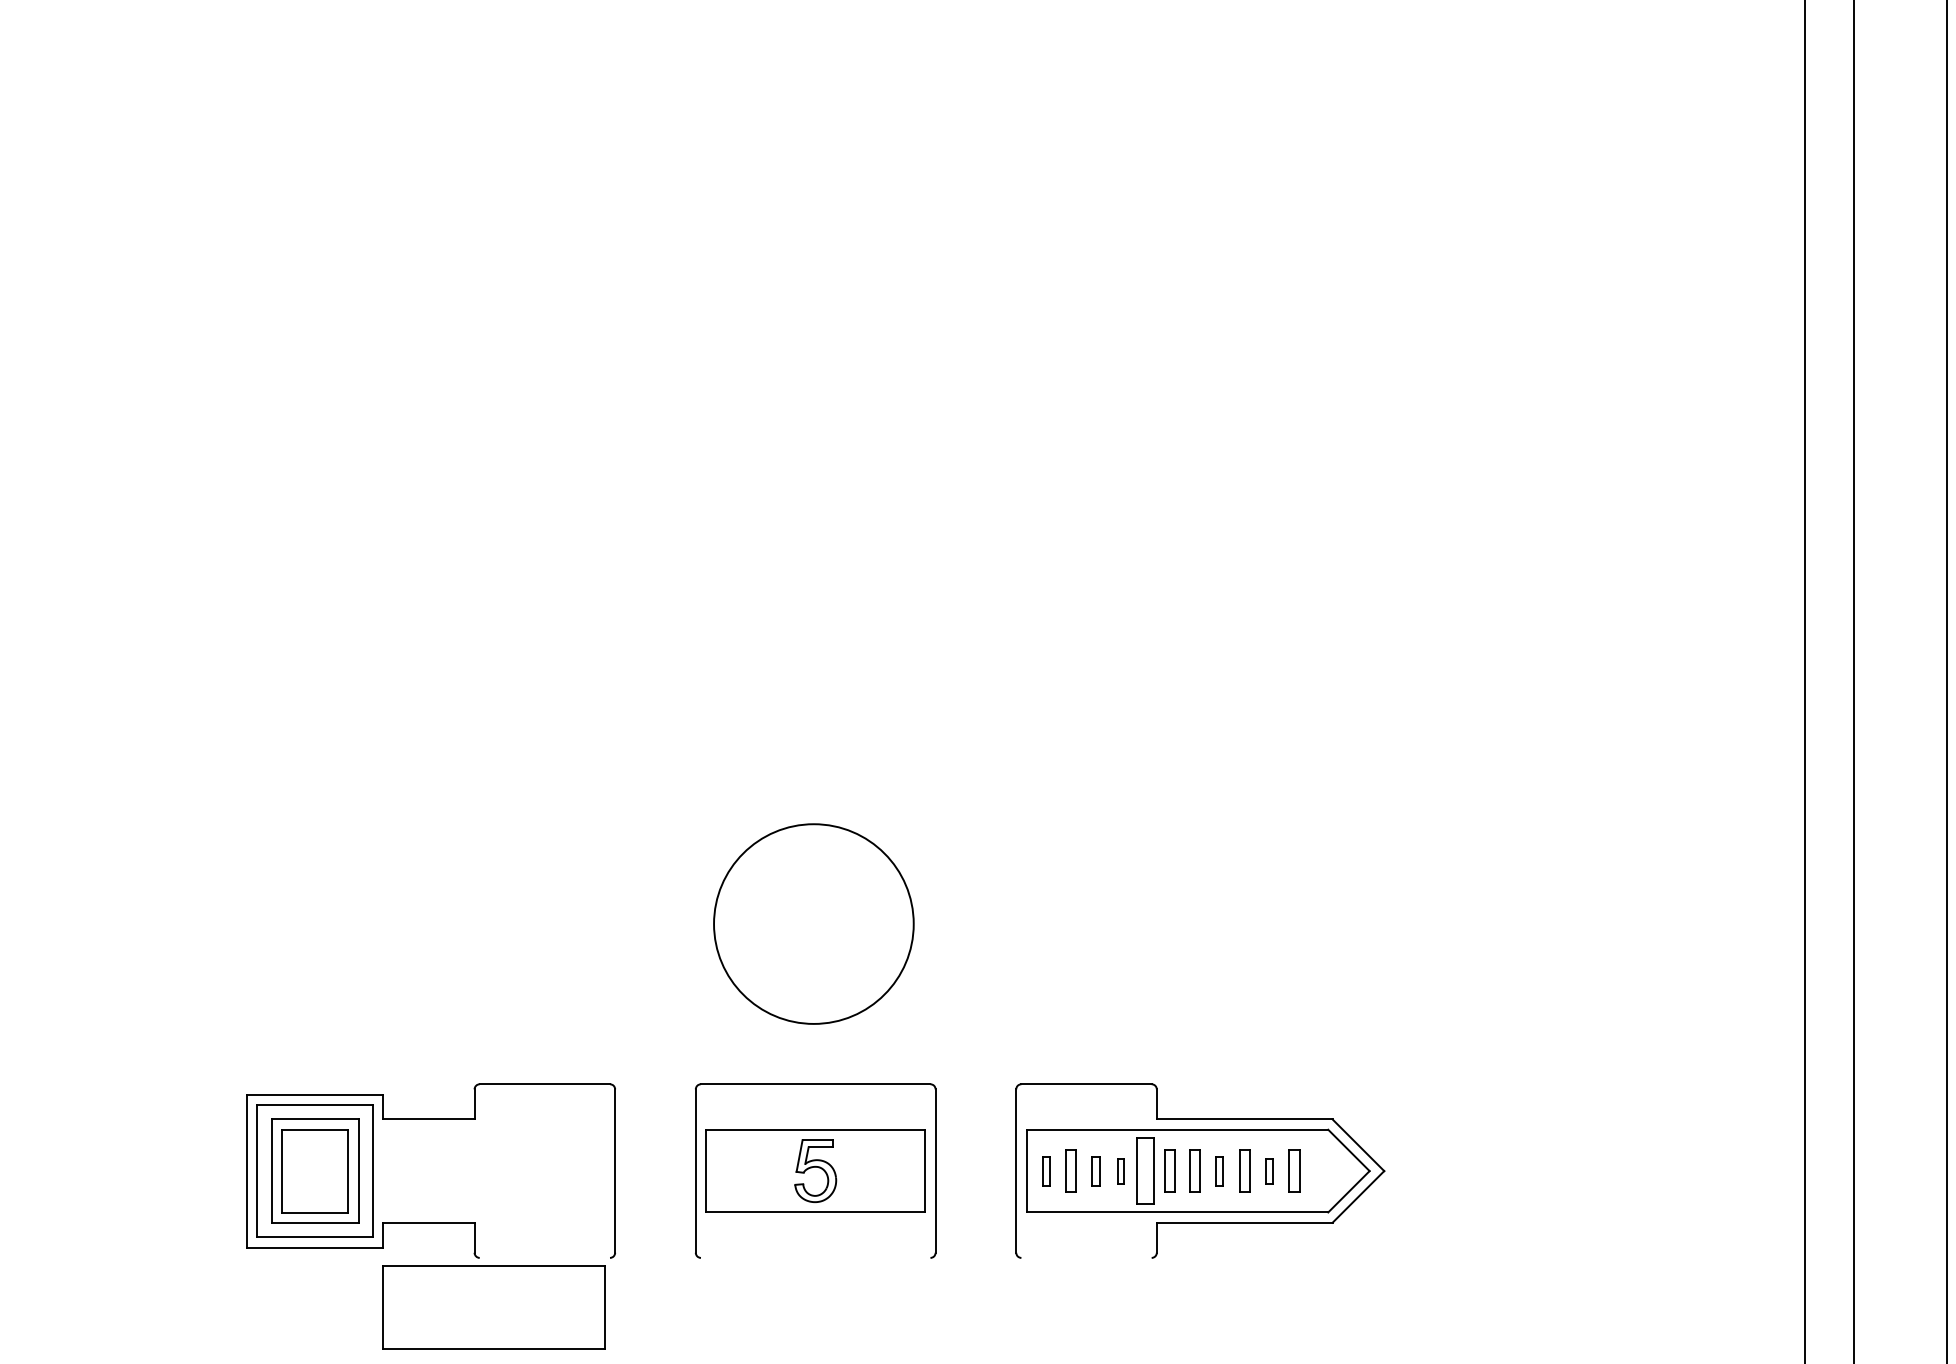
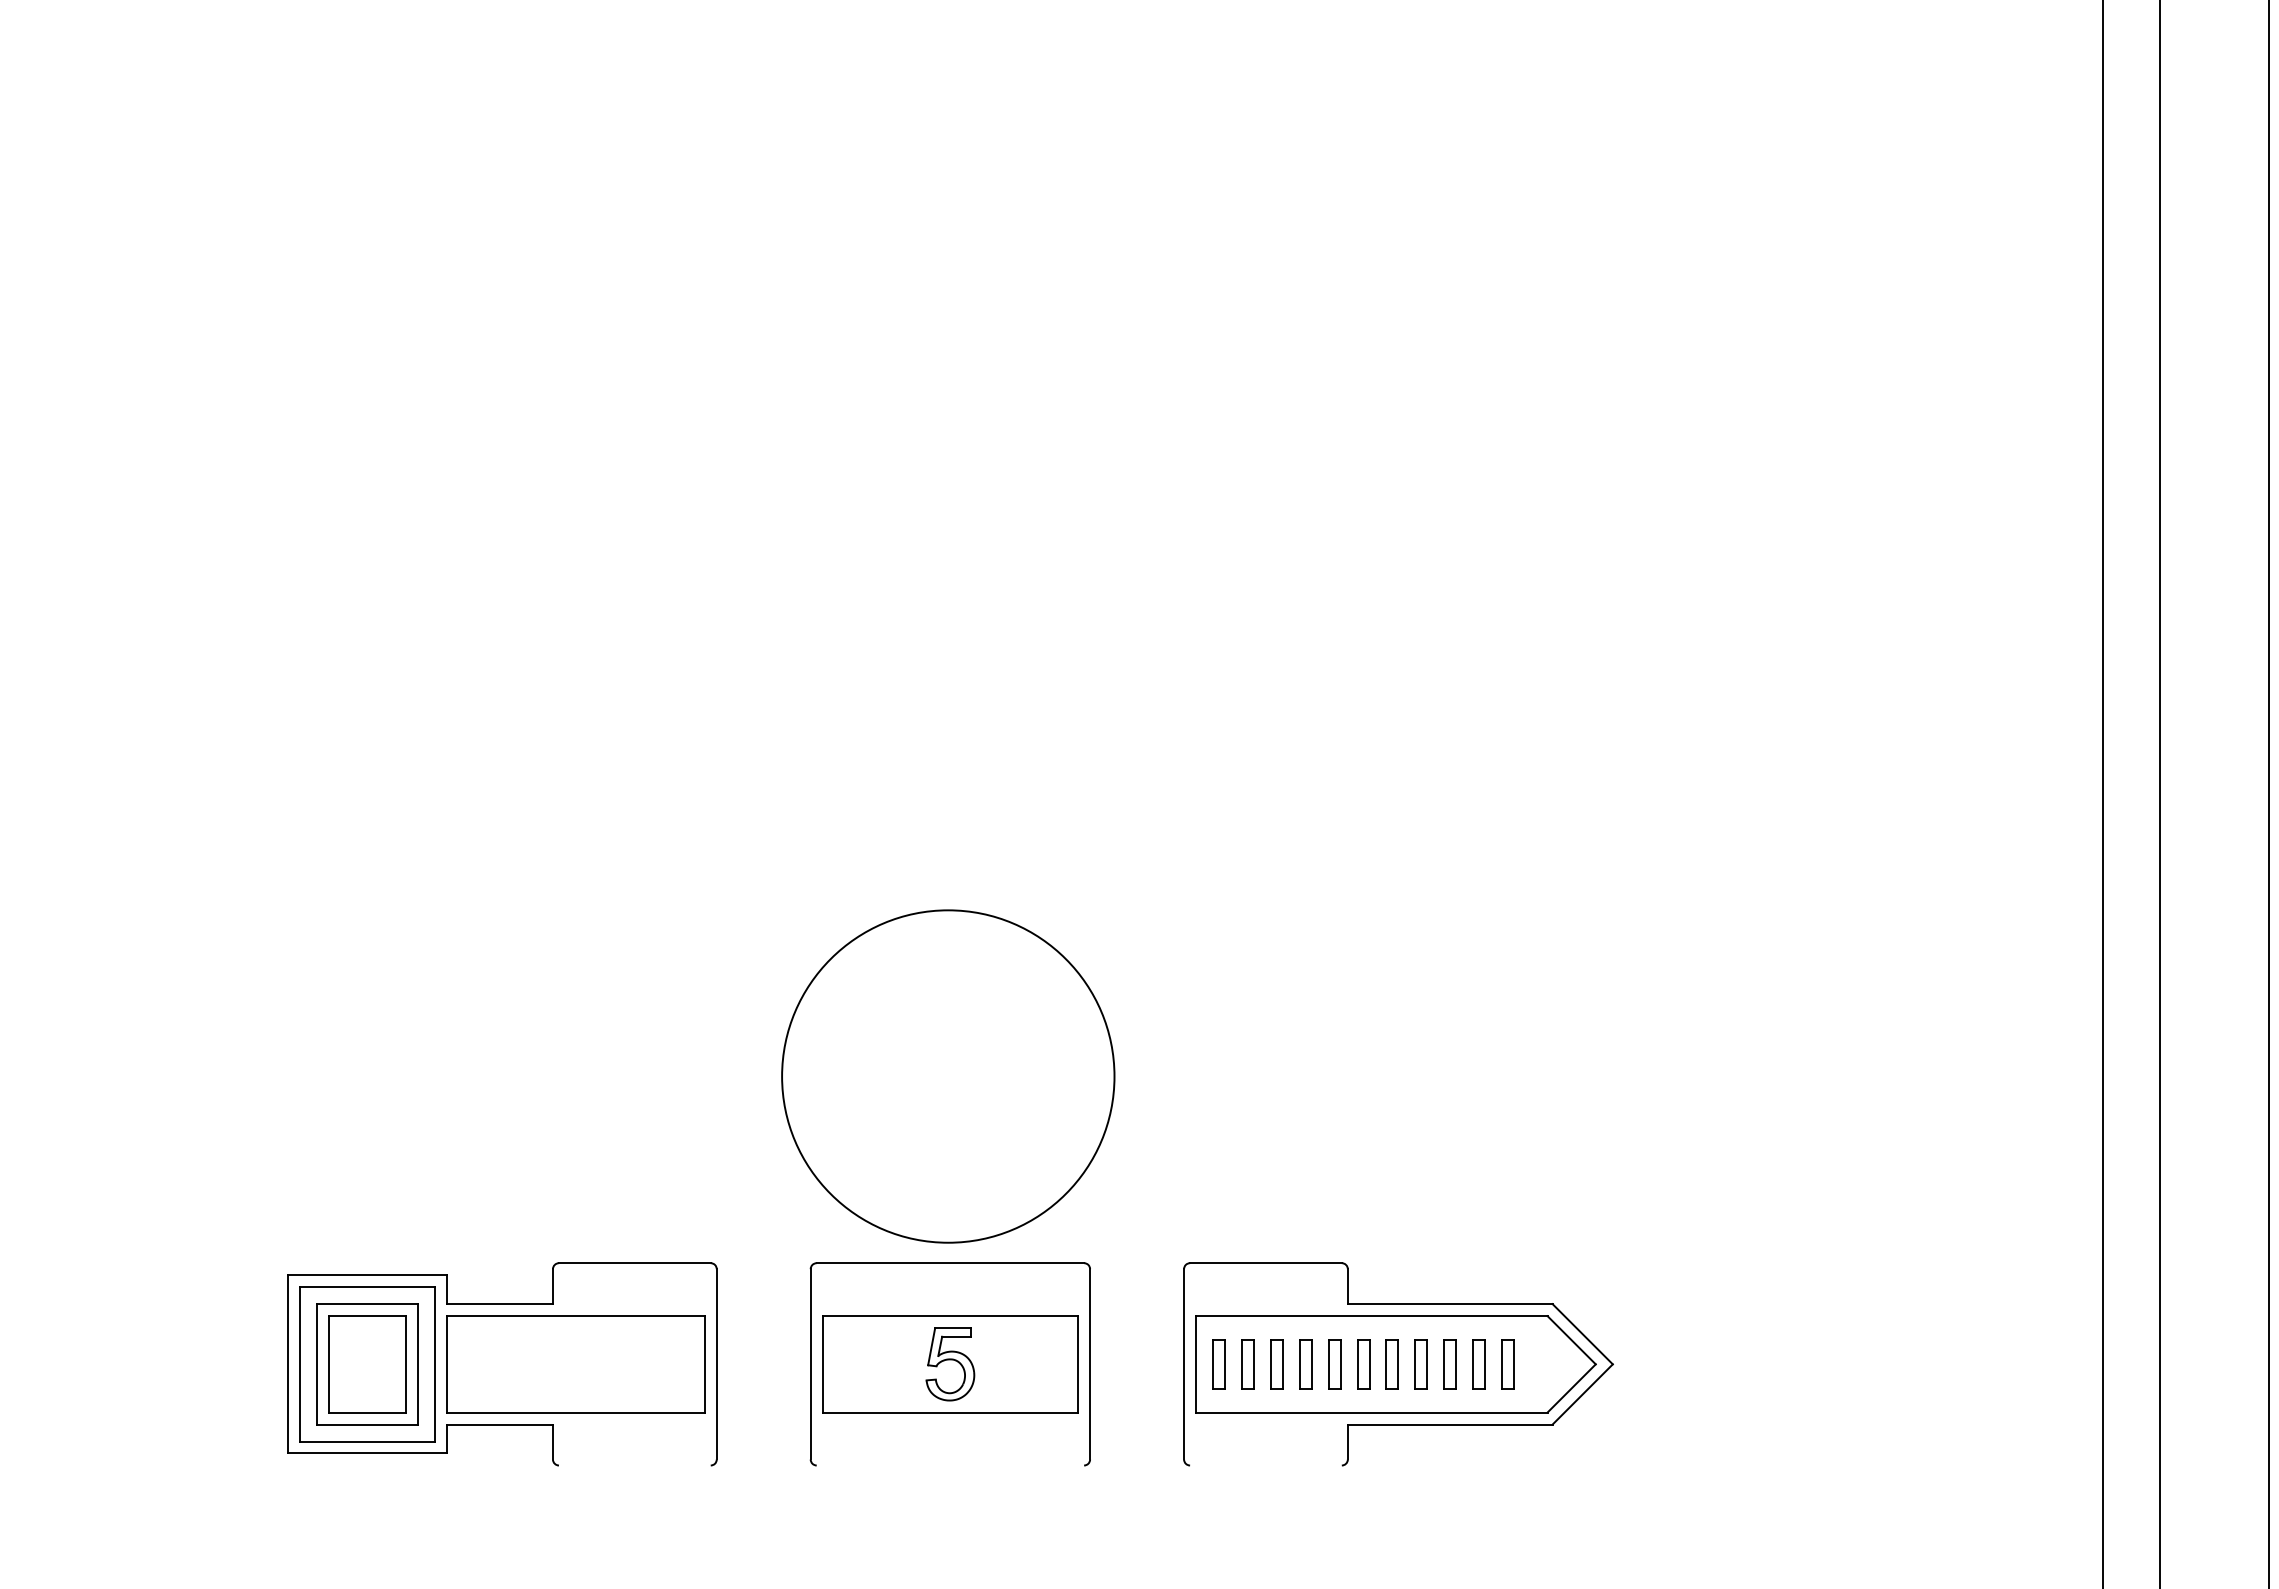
circle: (814, 924) -> (948, 1076), size x1.43
part: (1045, 1171) -> (1218, 1364), size x1.43
part: (1095, 1171) -> (1276, 1364), size x1.43
part: (1120, 1171) -> (1305, 1364), size x1.67
part: (1145, 1171) -> (1334, 1364), size x0.62
part: (1219, 1171) -> (1420, 1364), size x1.43
part: (1268, 1171) -> (1478, 1364), size x1.67
part: (493, 1307) -> (575, 1364), moved

